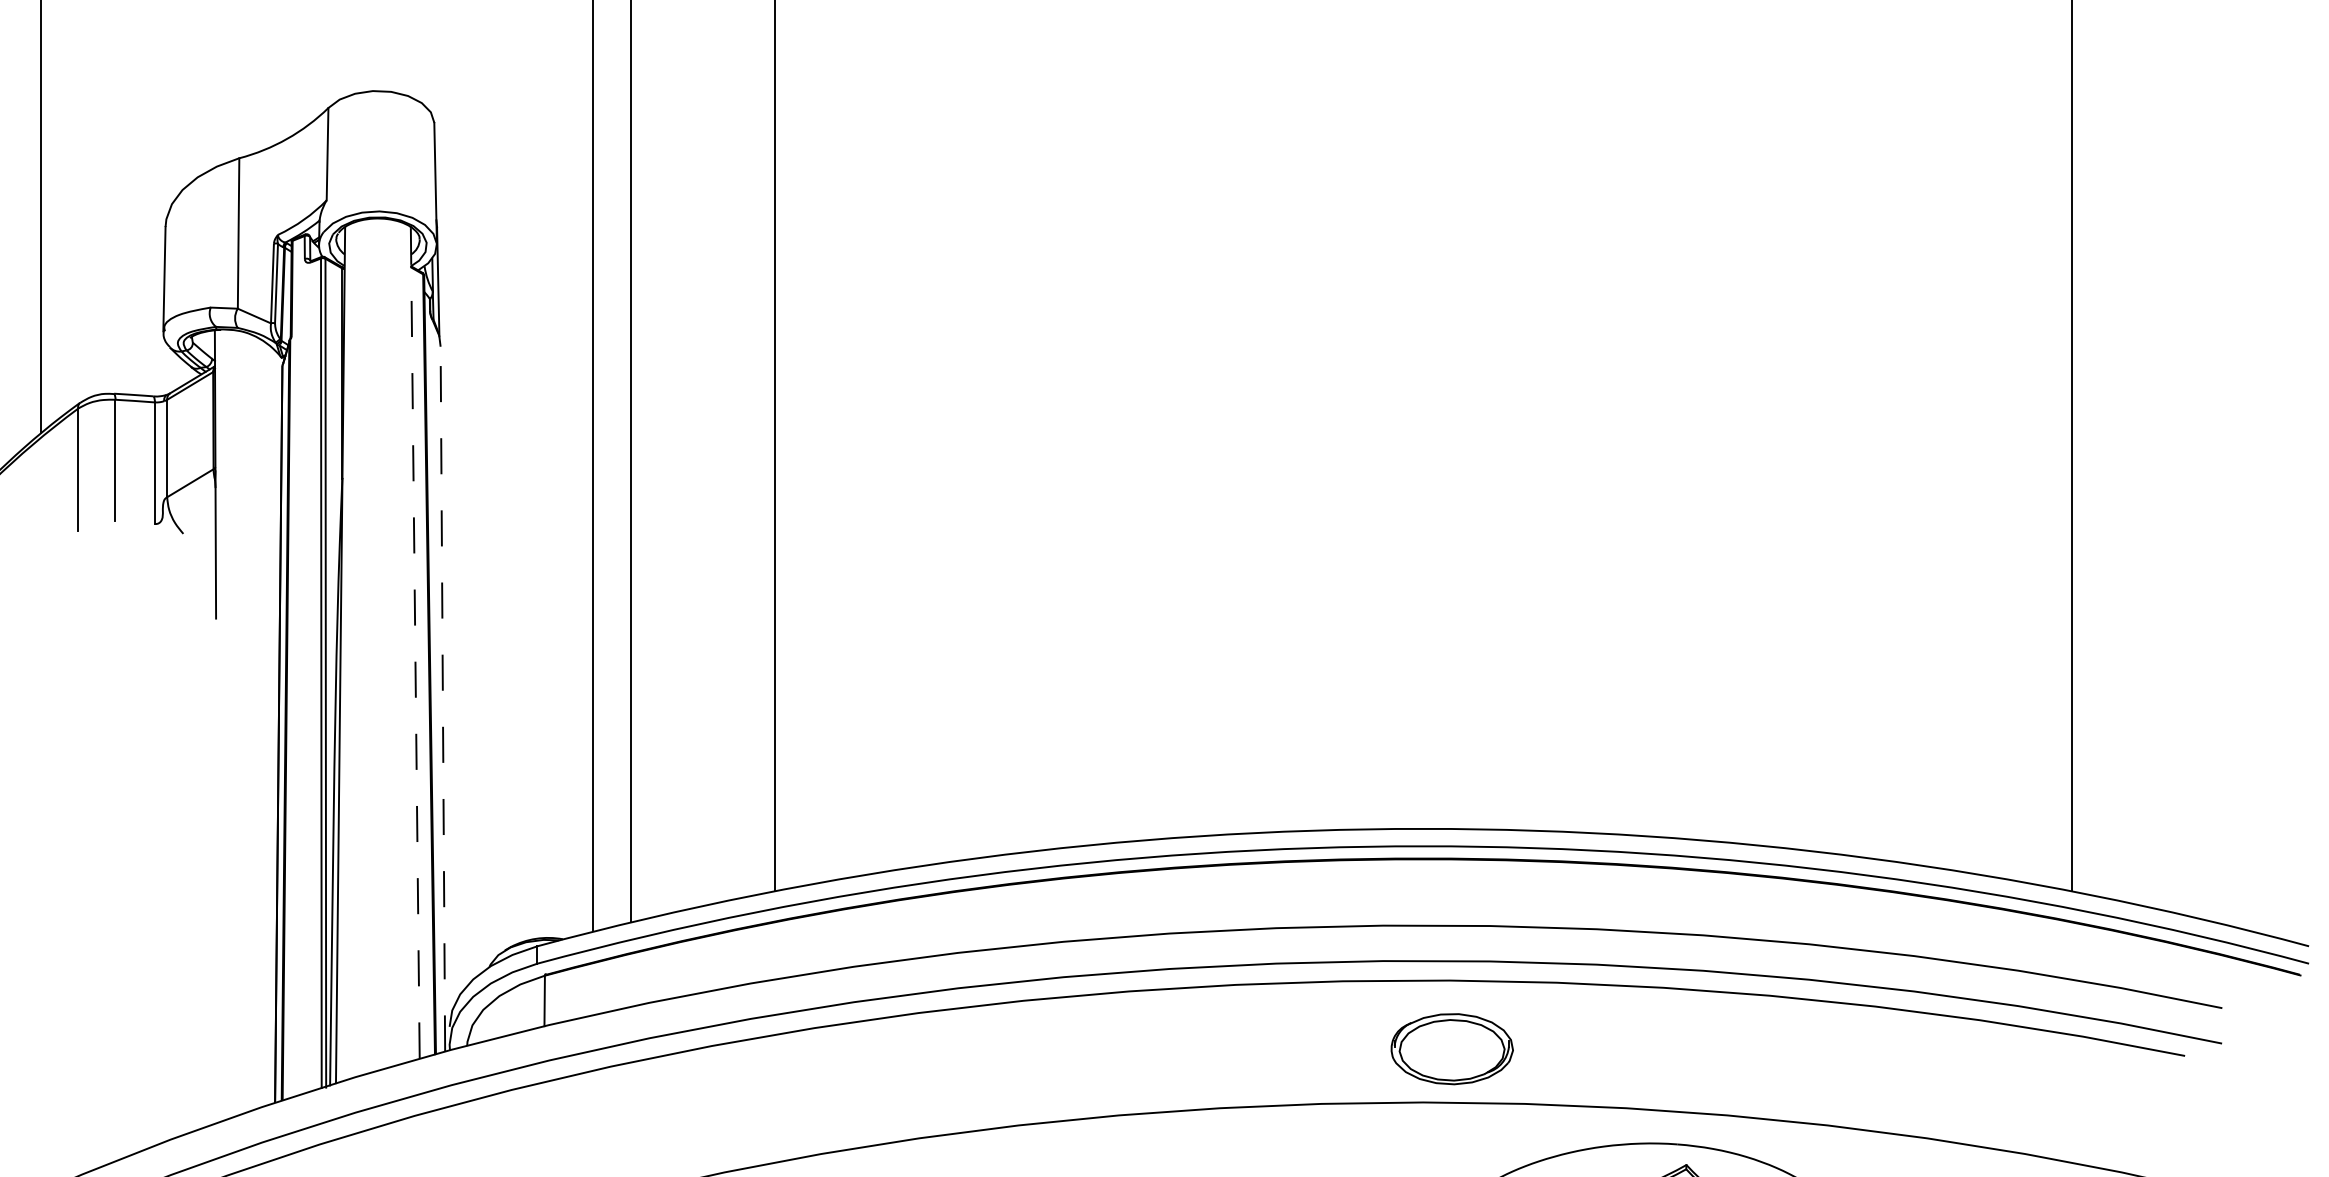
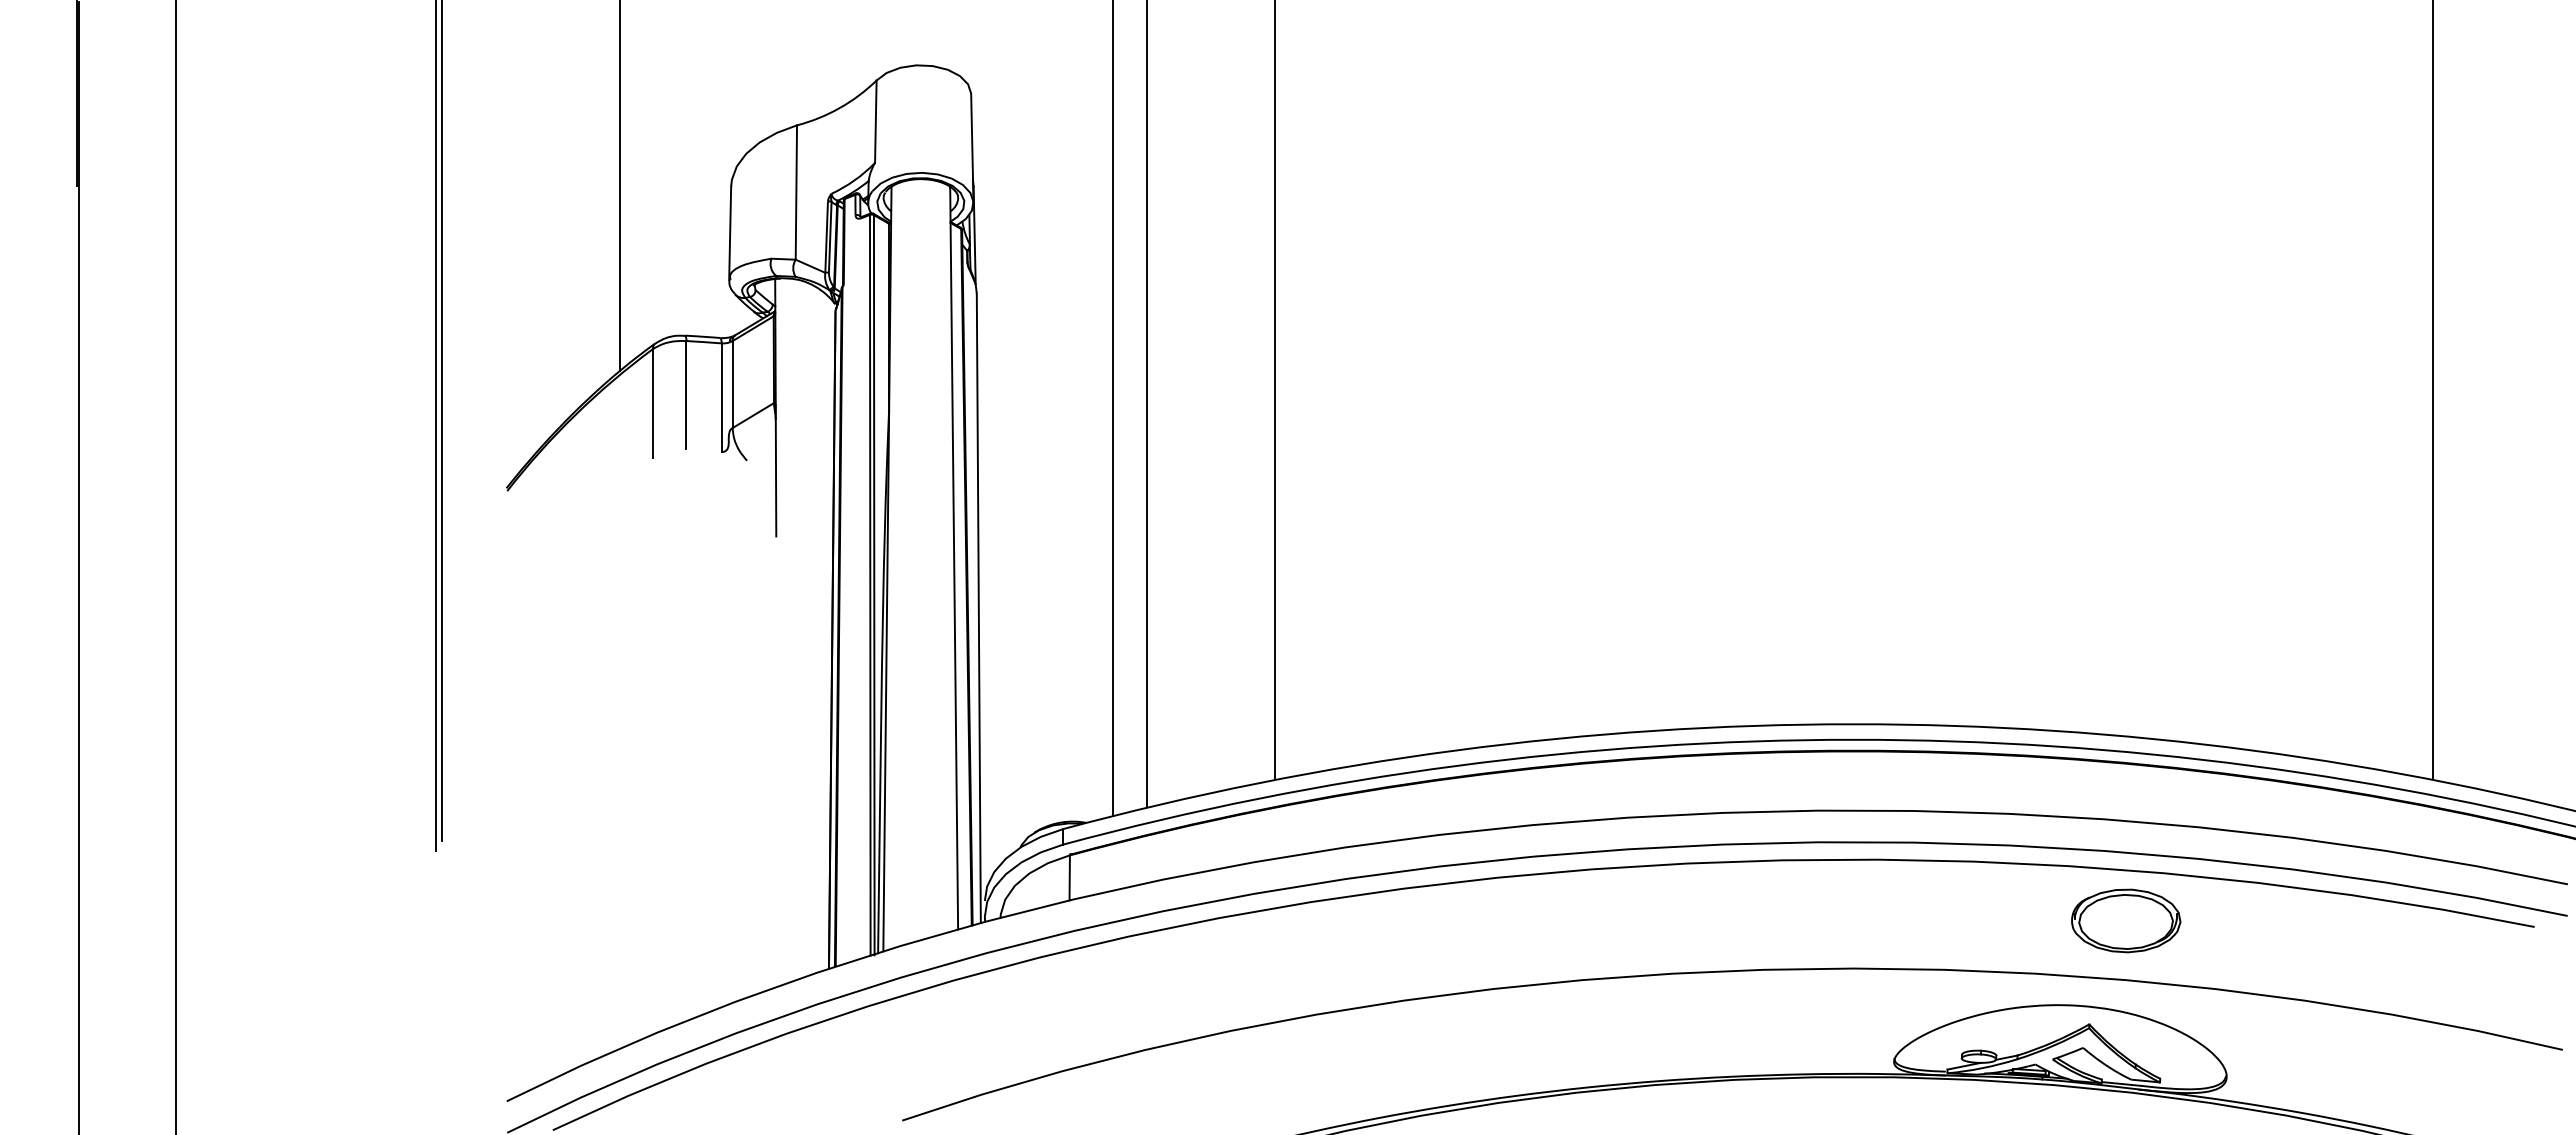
line: (415, 642) -> (954, 557), dashed -> solid
line: (442, 699) -> (978, 608), dashed -> solid
part: (1452, 1048) -> (2126, 920), moved

